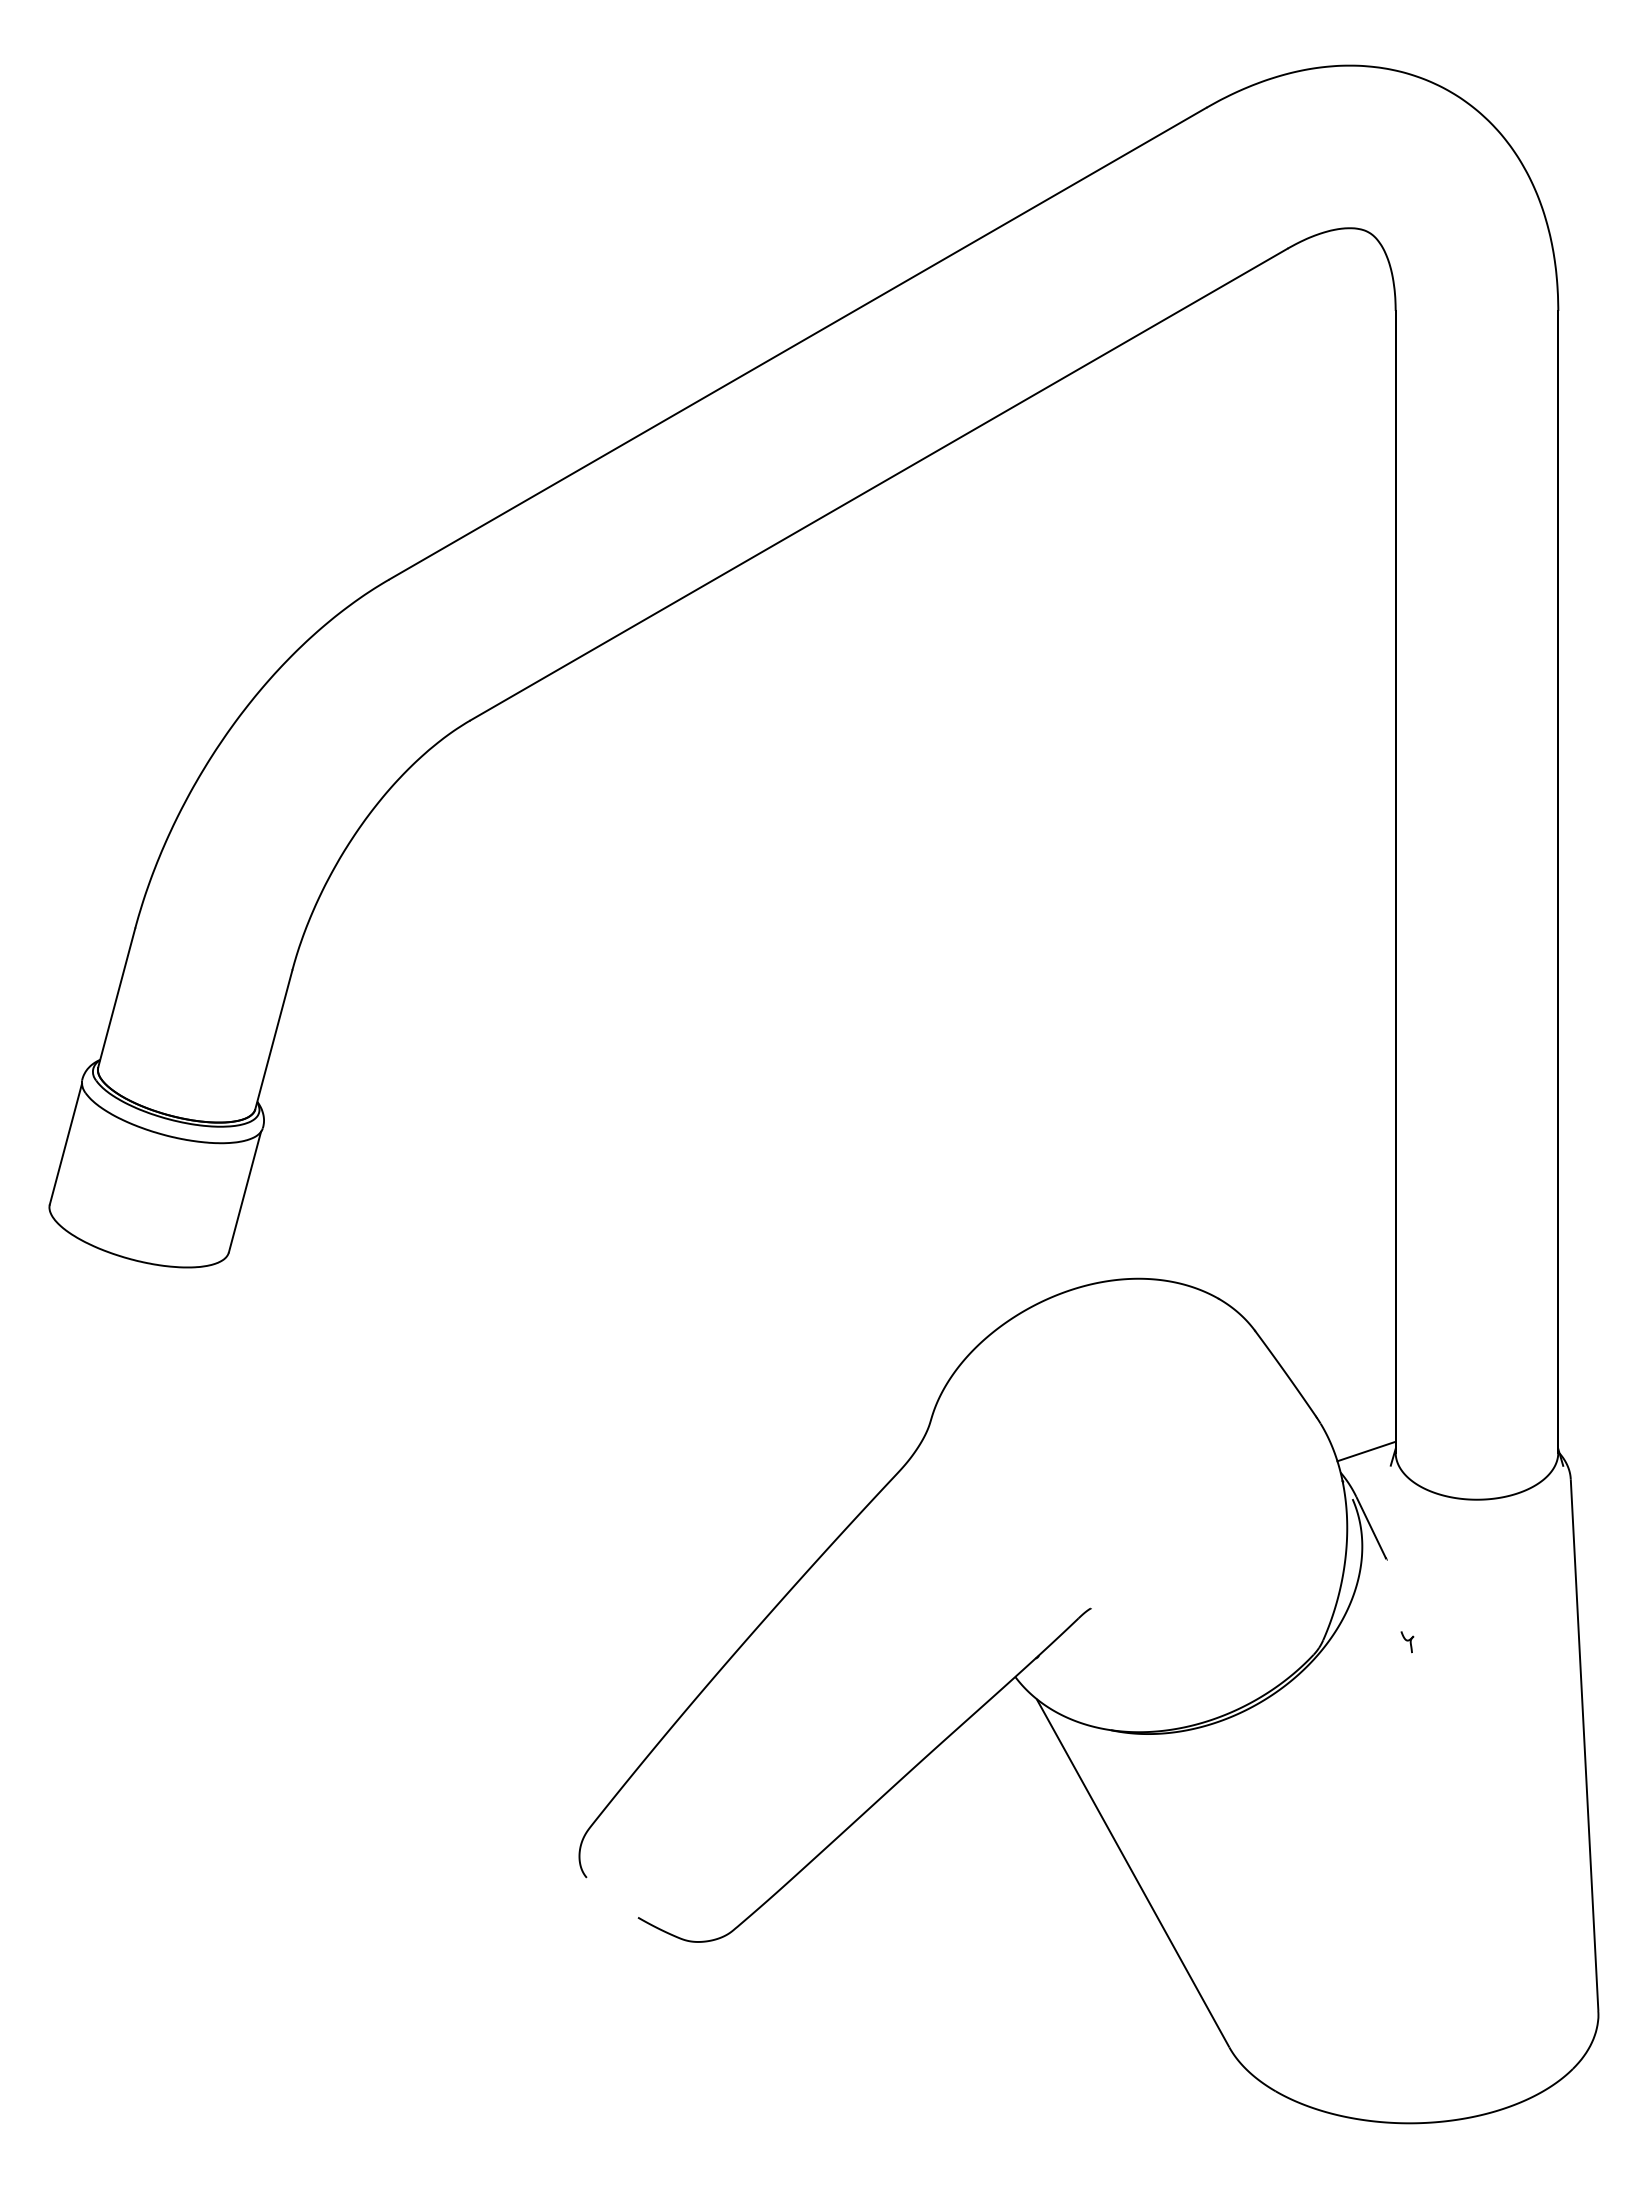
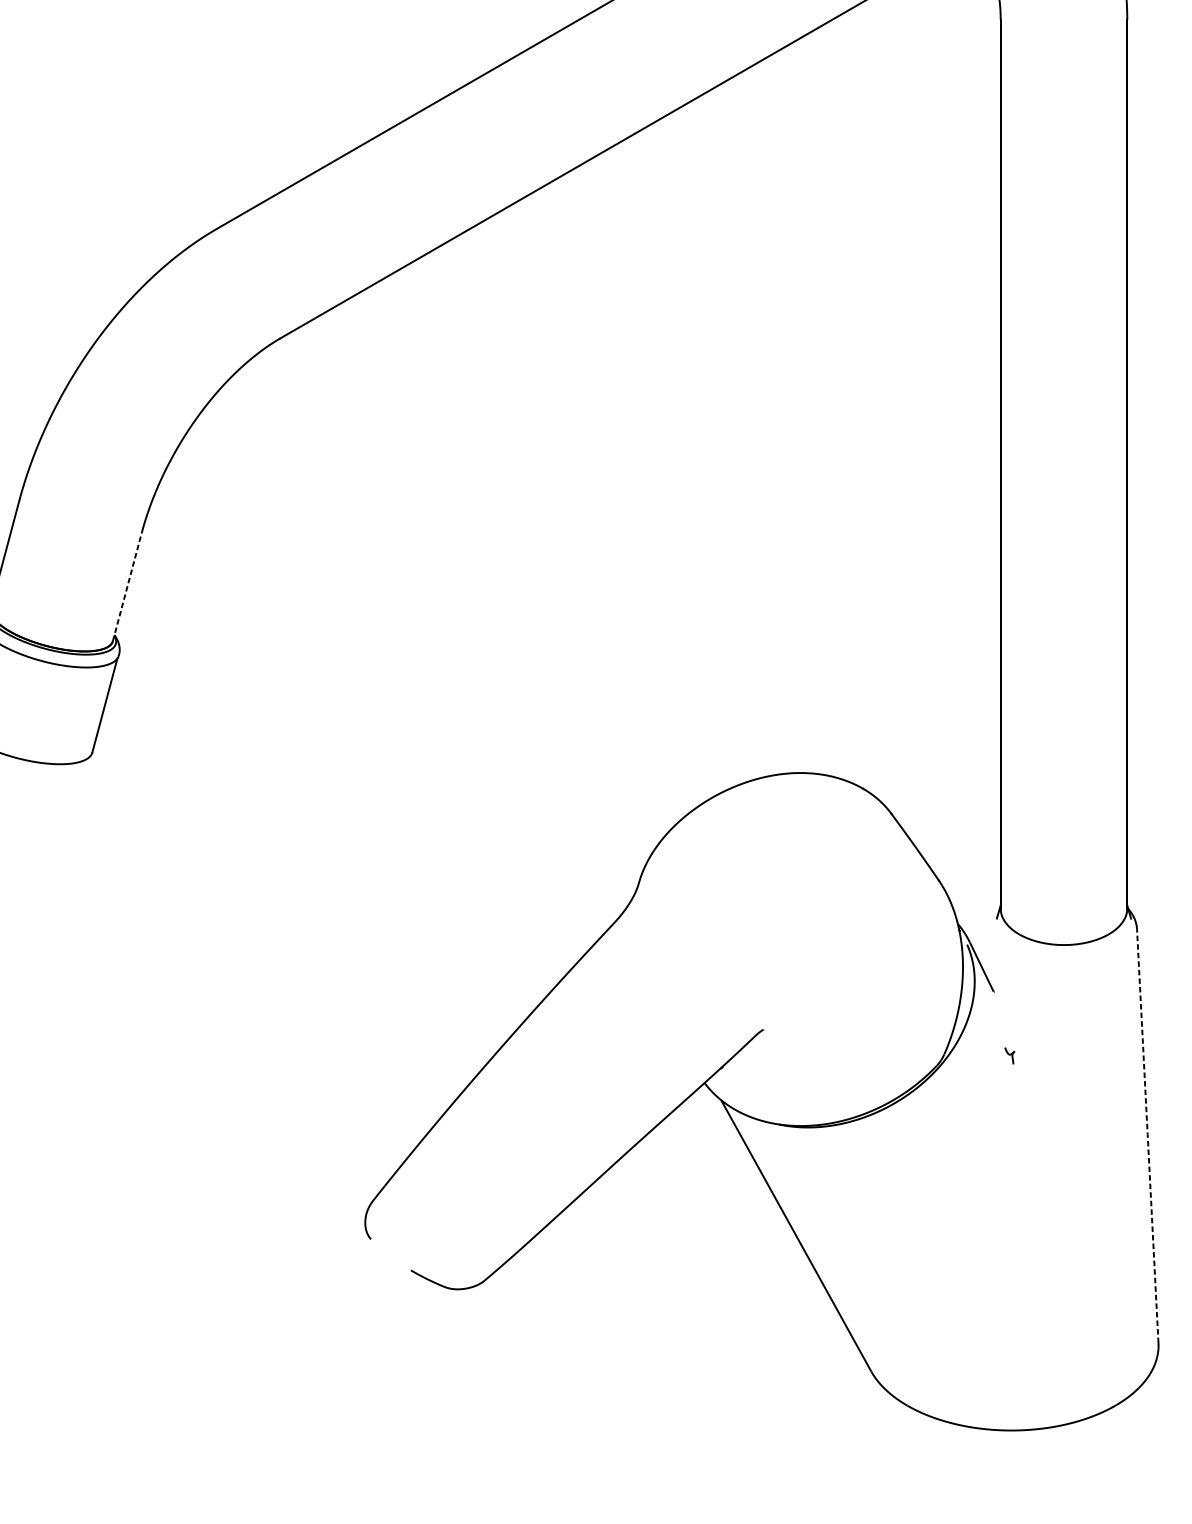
line: (273, 1039) -> (127, 586), solid -> dashed
line: (1366, 1451) -> (977, 907), removed
line: (1584, 1744) -> (1147, 1135), solid -> dashed

